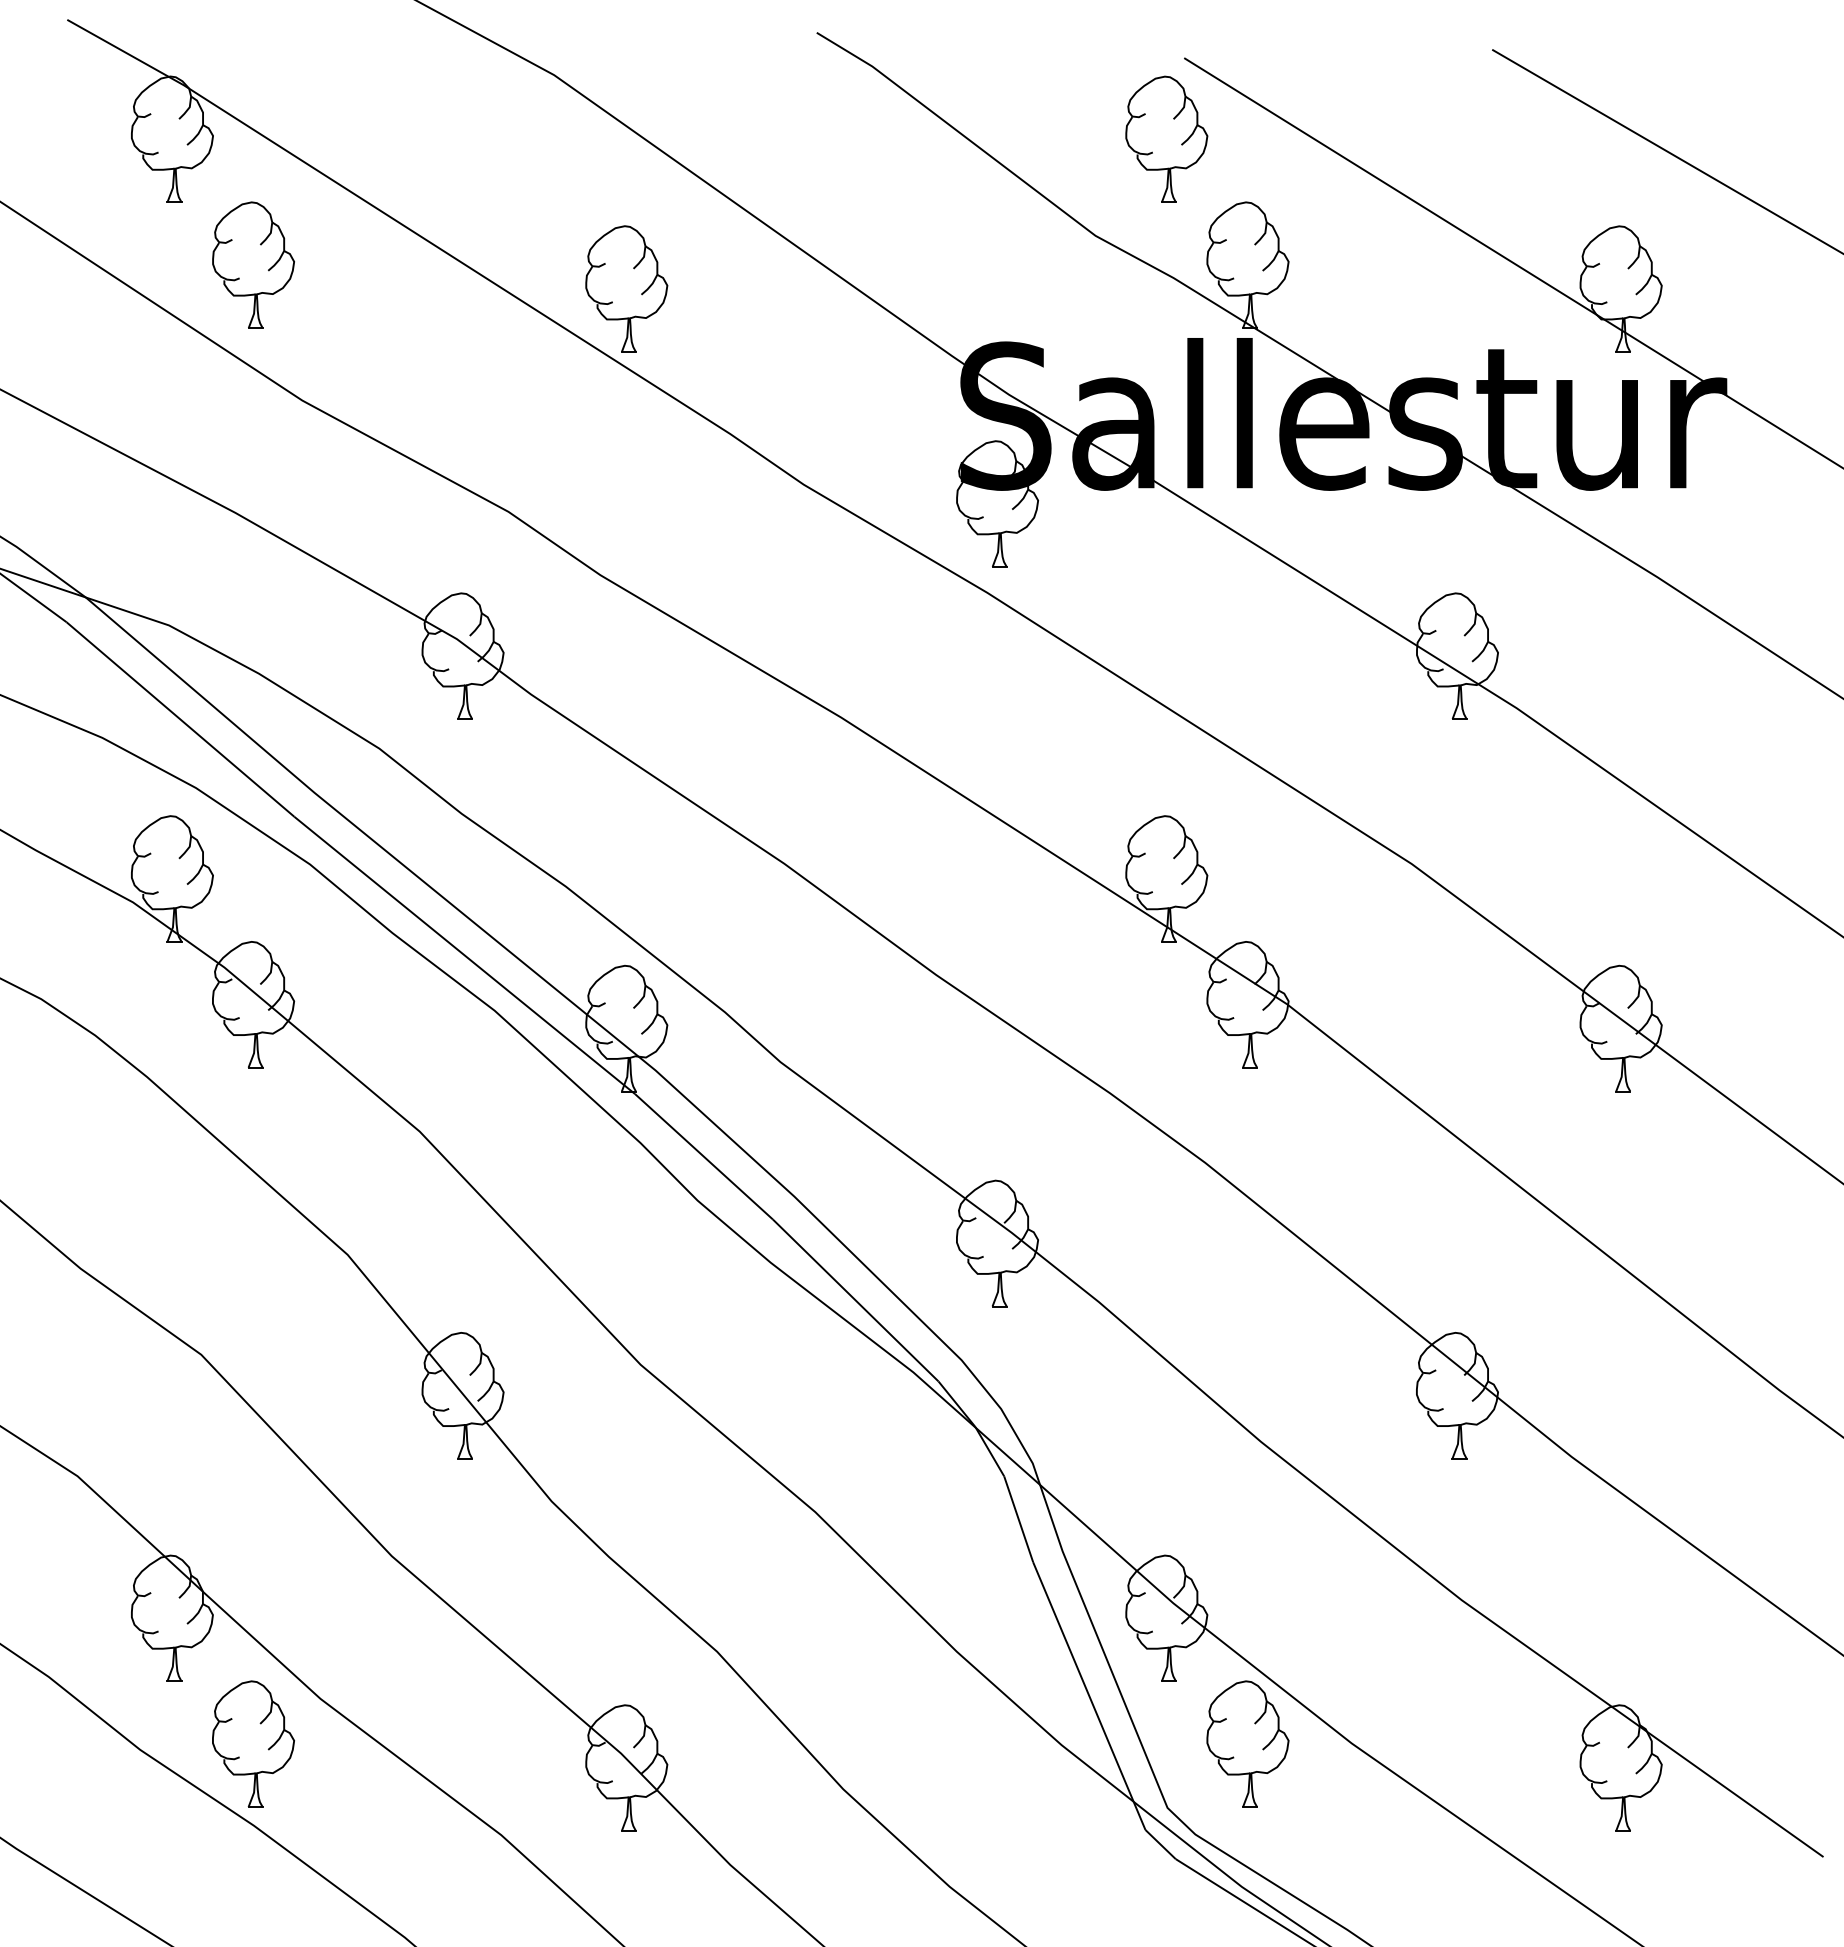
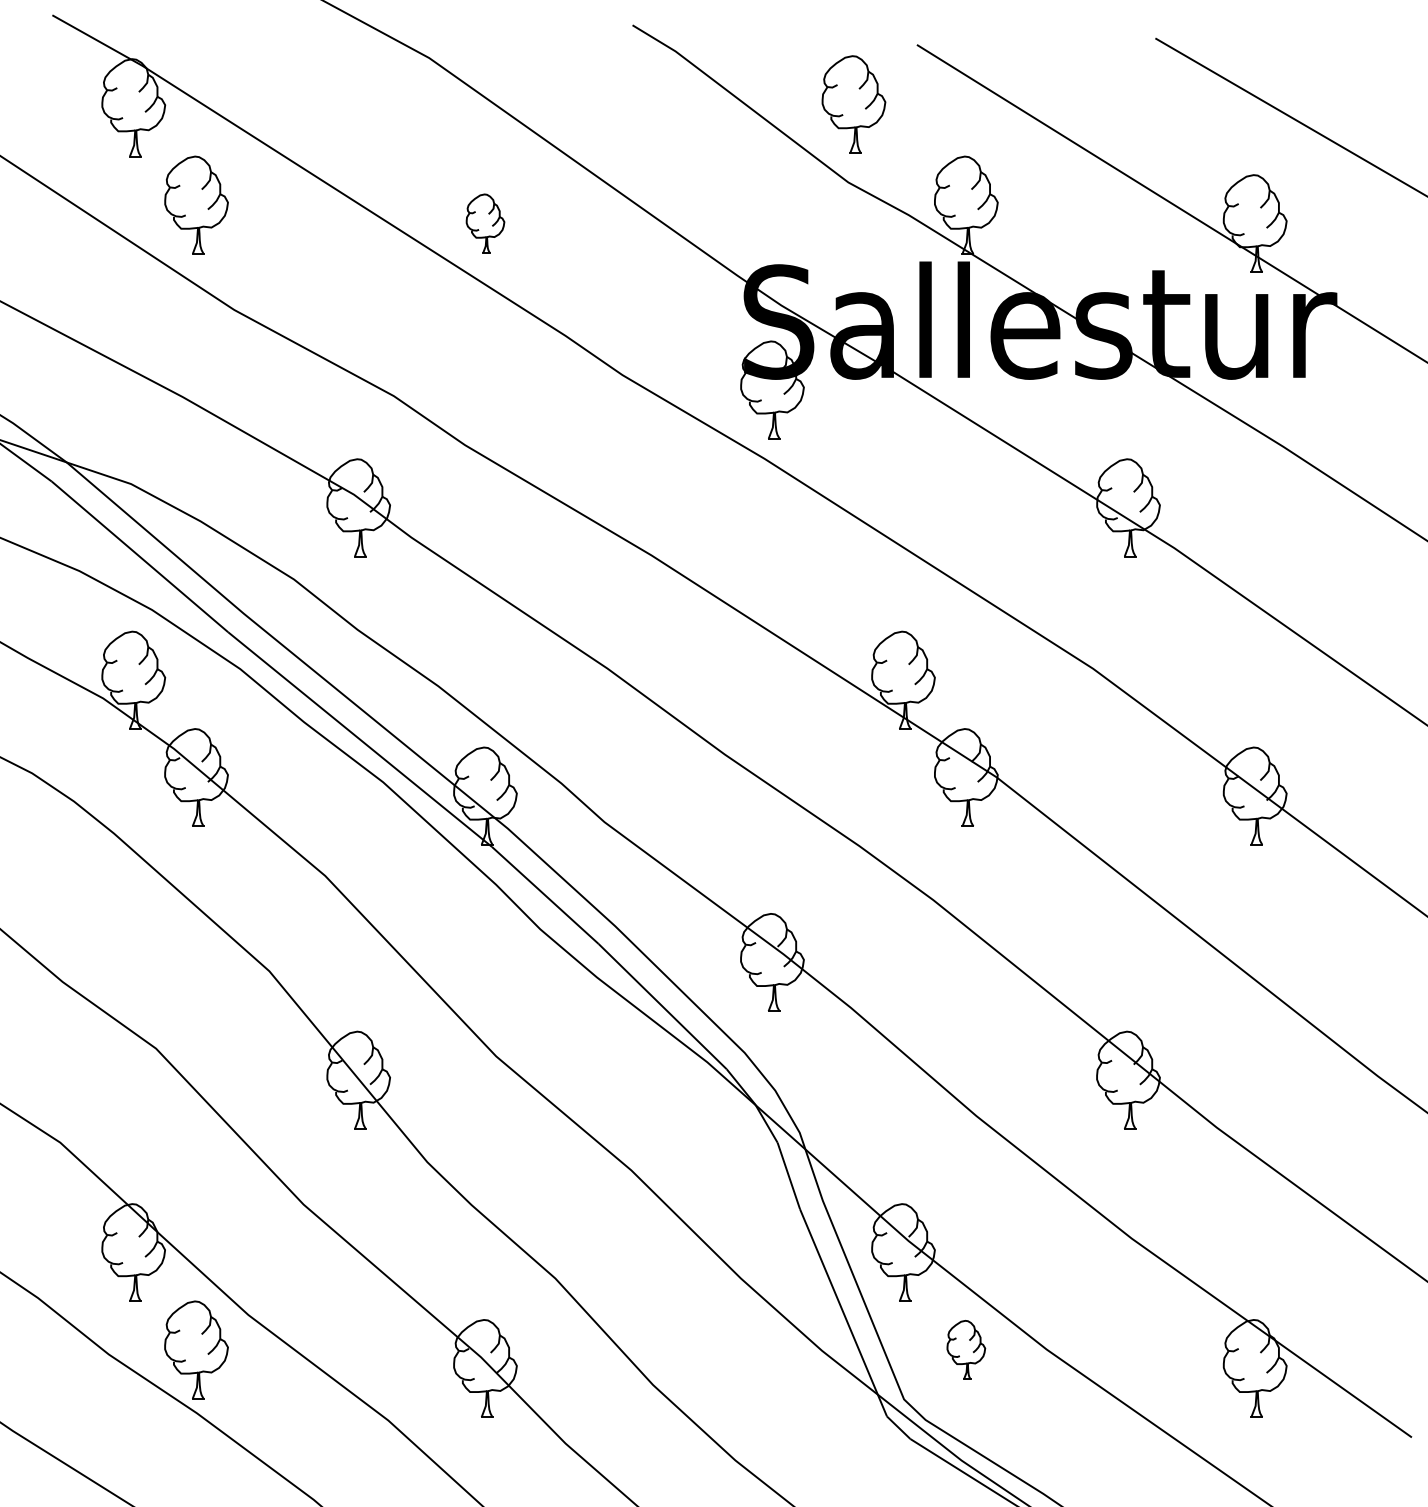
part: (1166, 138) -> (853, 104), moved
part: (626, 288) -> (485, 223), size x0.6
part: (1247, 1743) -> (965, 1349), size x0.6

